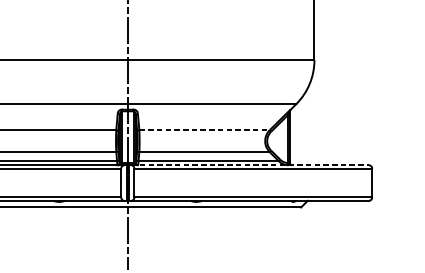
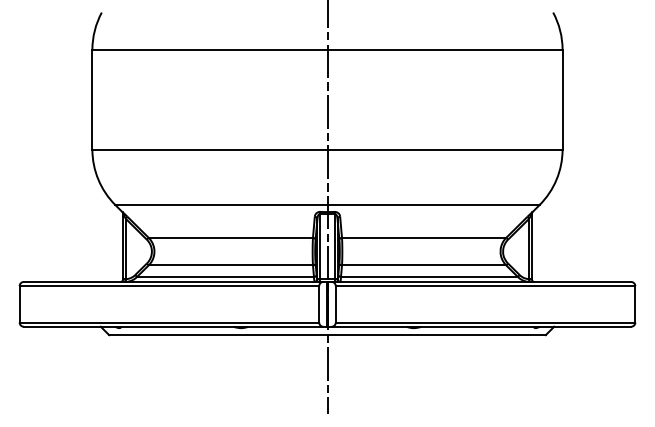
line: (204, 129) -> (424, 237), dashed -> solid
line: (250, 164) -> (481, 281), dashed -> solid

